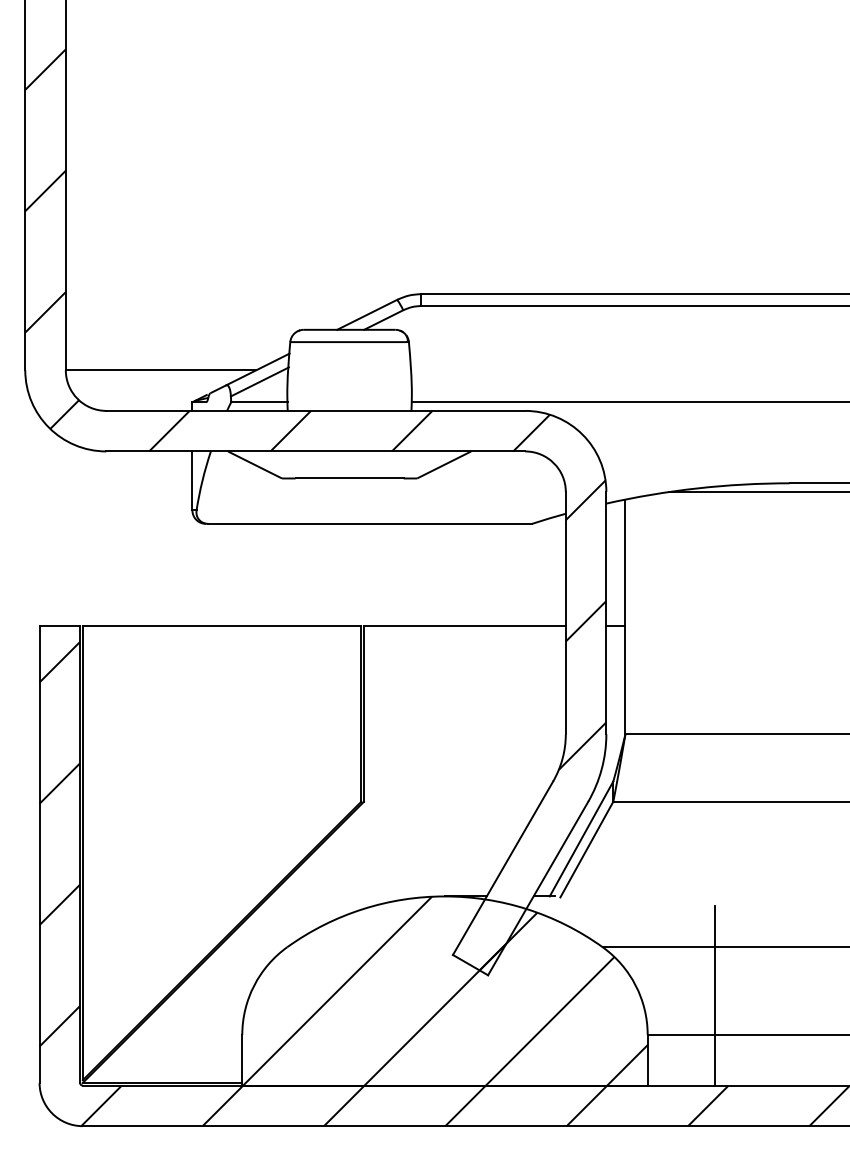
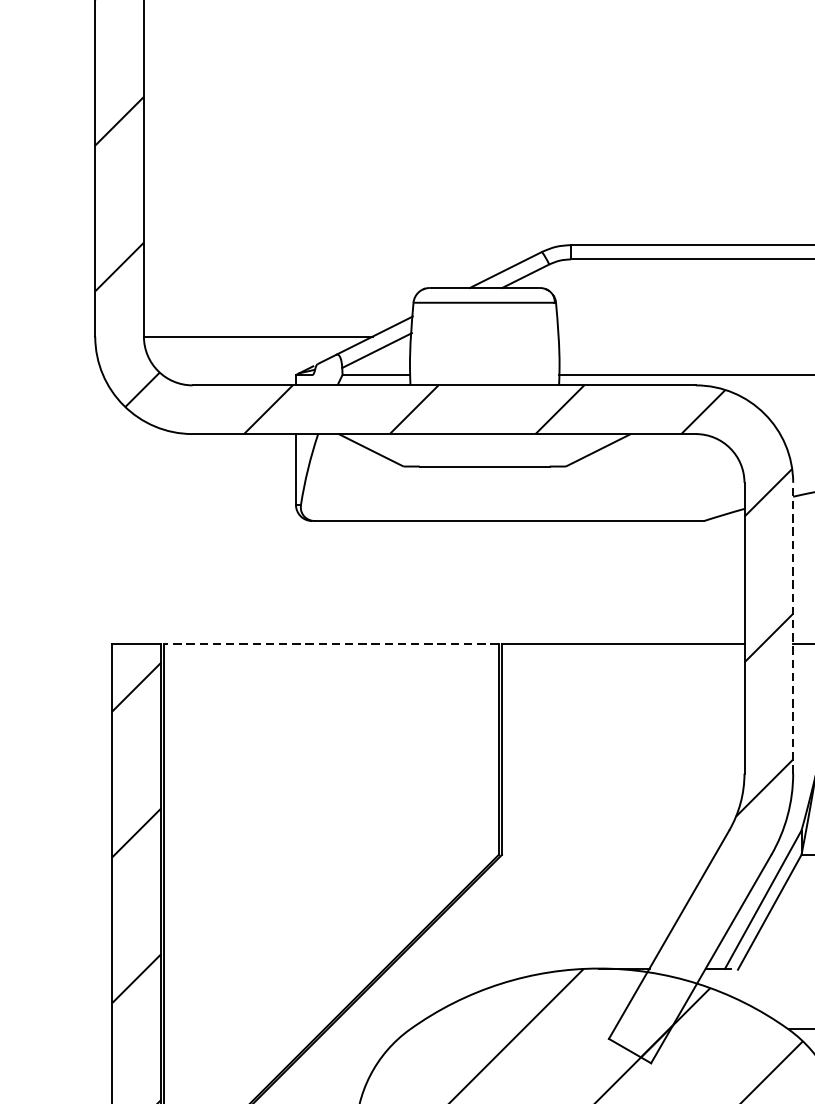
line: (606, 612) -> (793, 627), solid -> dashed
line: (221, 626) -> (330, 644), solid -> dashed

